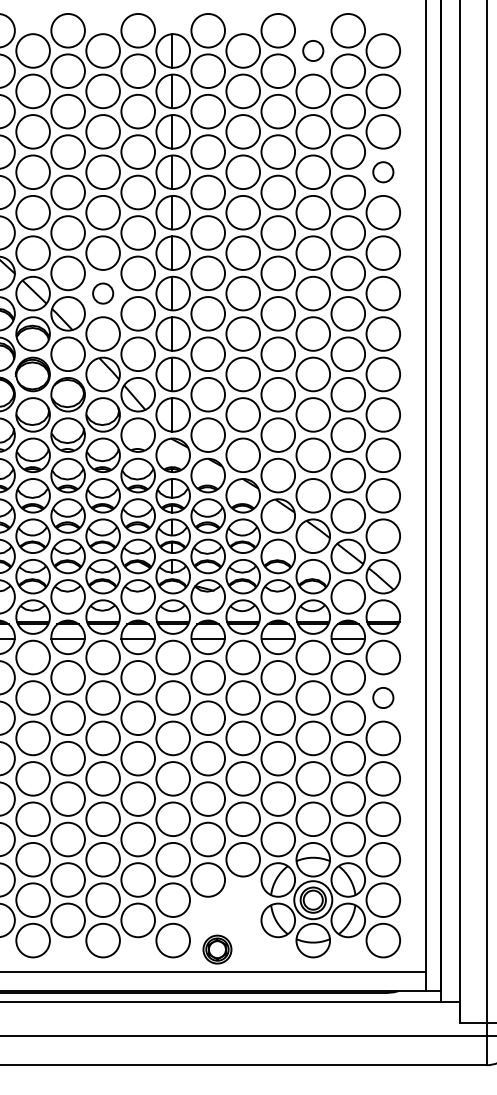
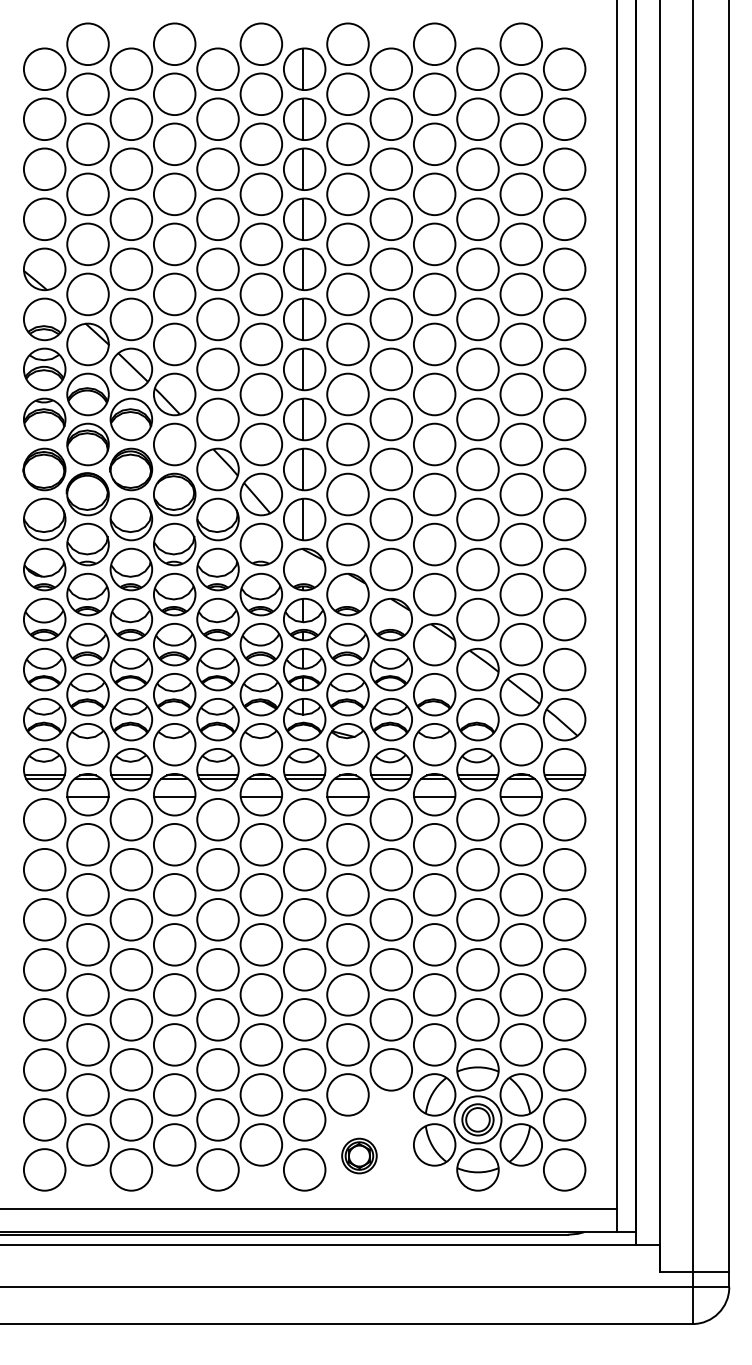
circle: (312, 51) -> (477, 69), size x1.67
circle: (383, 172) -> (564, 219), size x1.67
circle: (102, 293) -> (217, 369), size x1.67
circle: (383, 697) -> (564, 869), size x1.67
part: (217, 949) -> (359, 1155), moved

